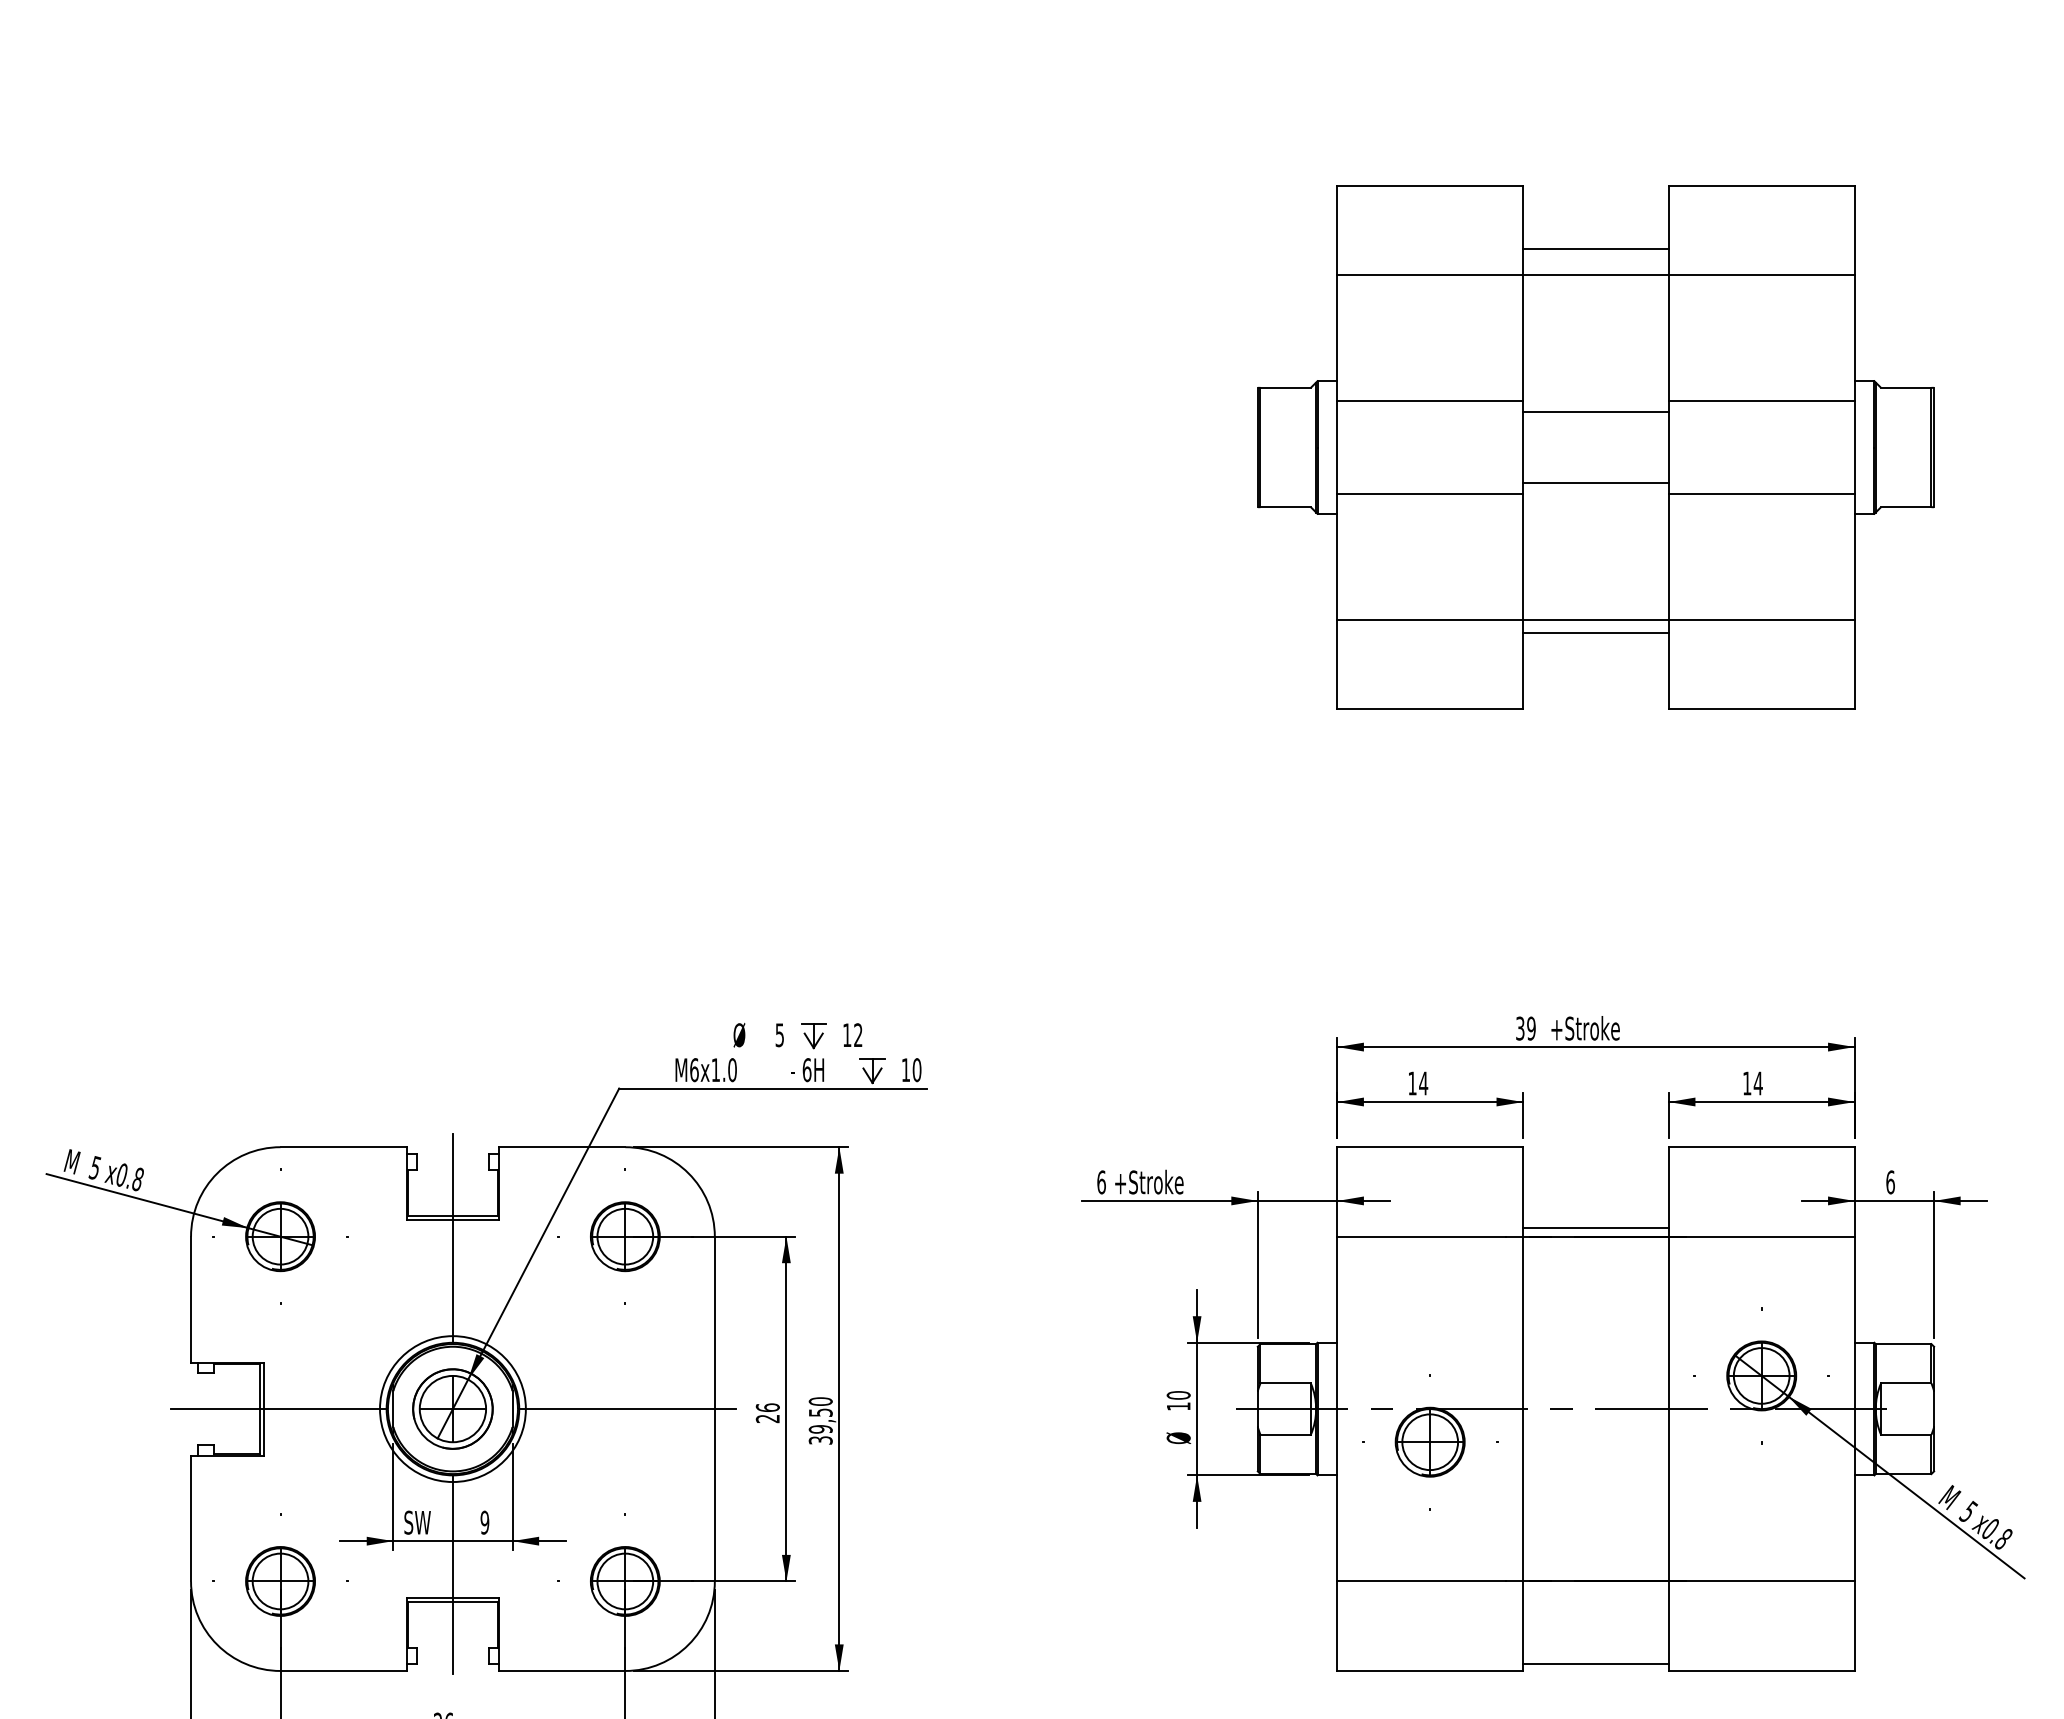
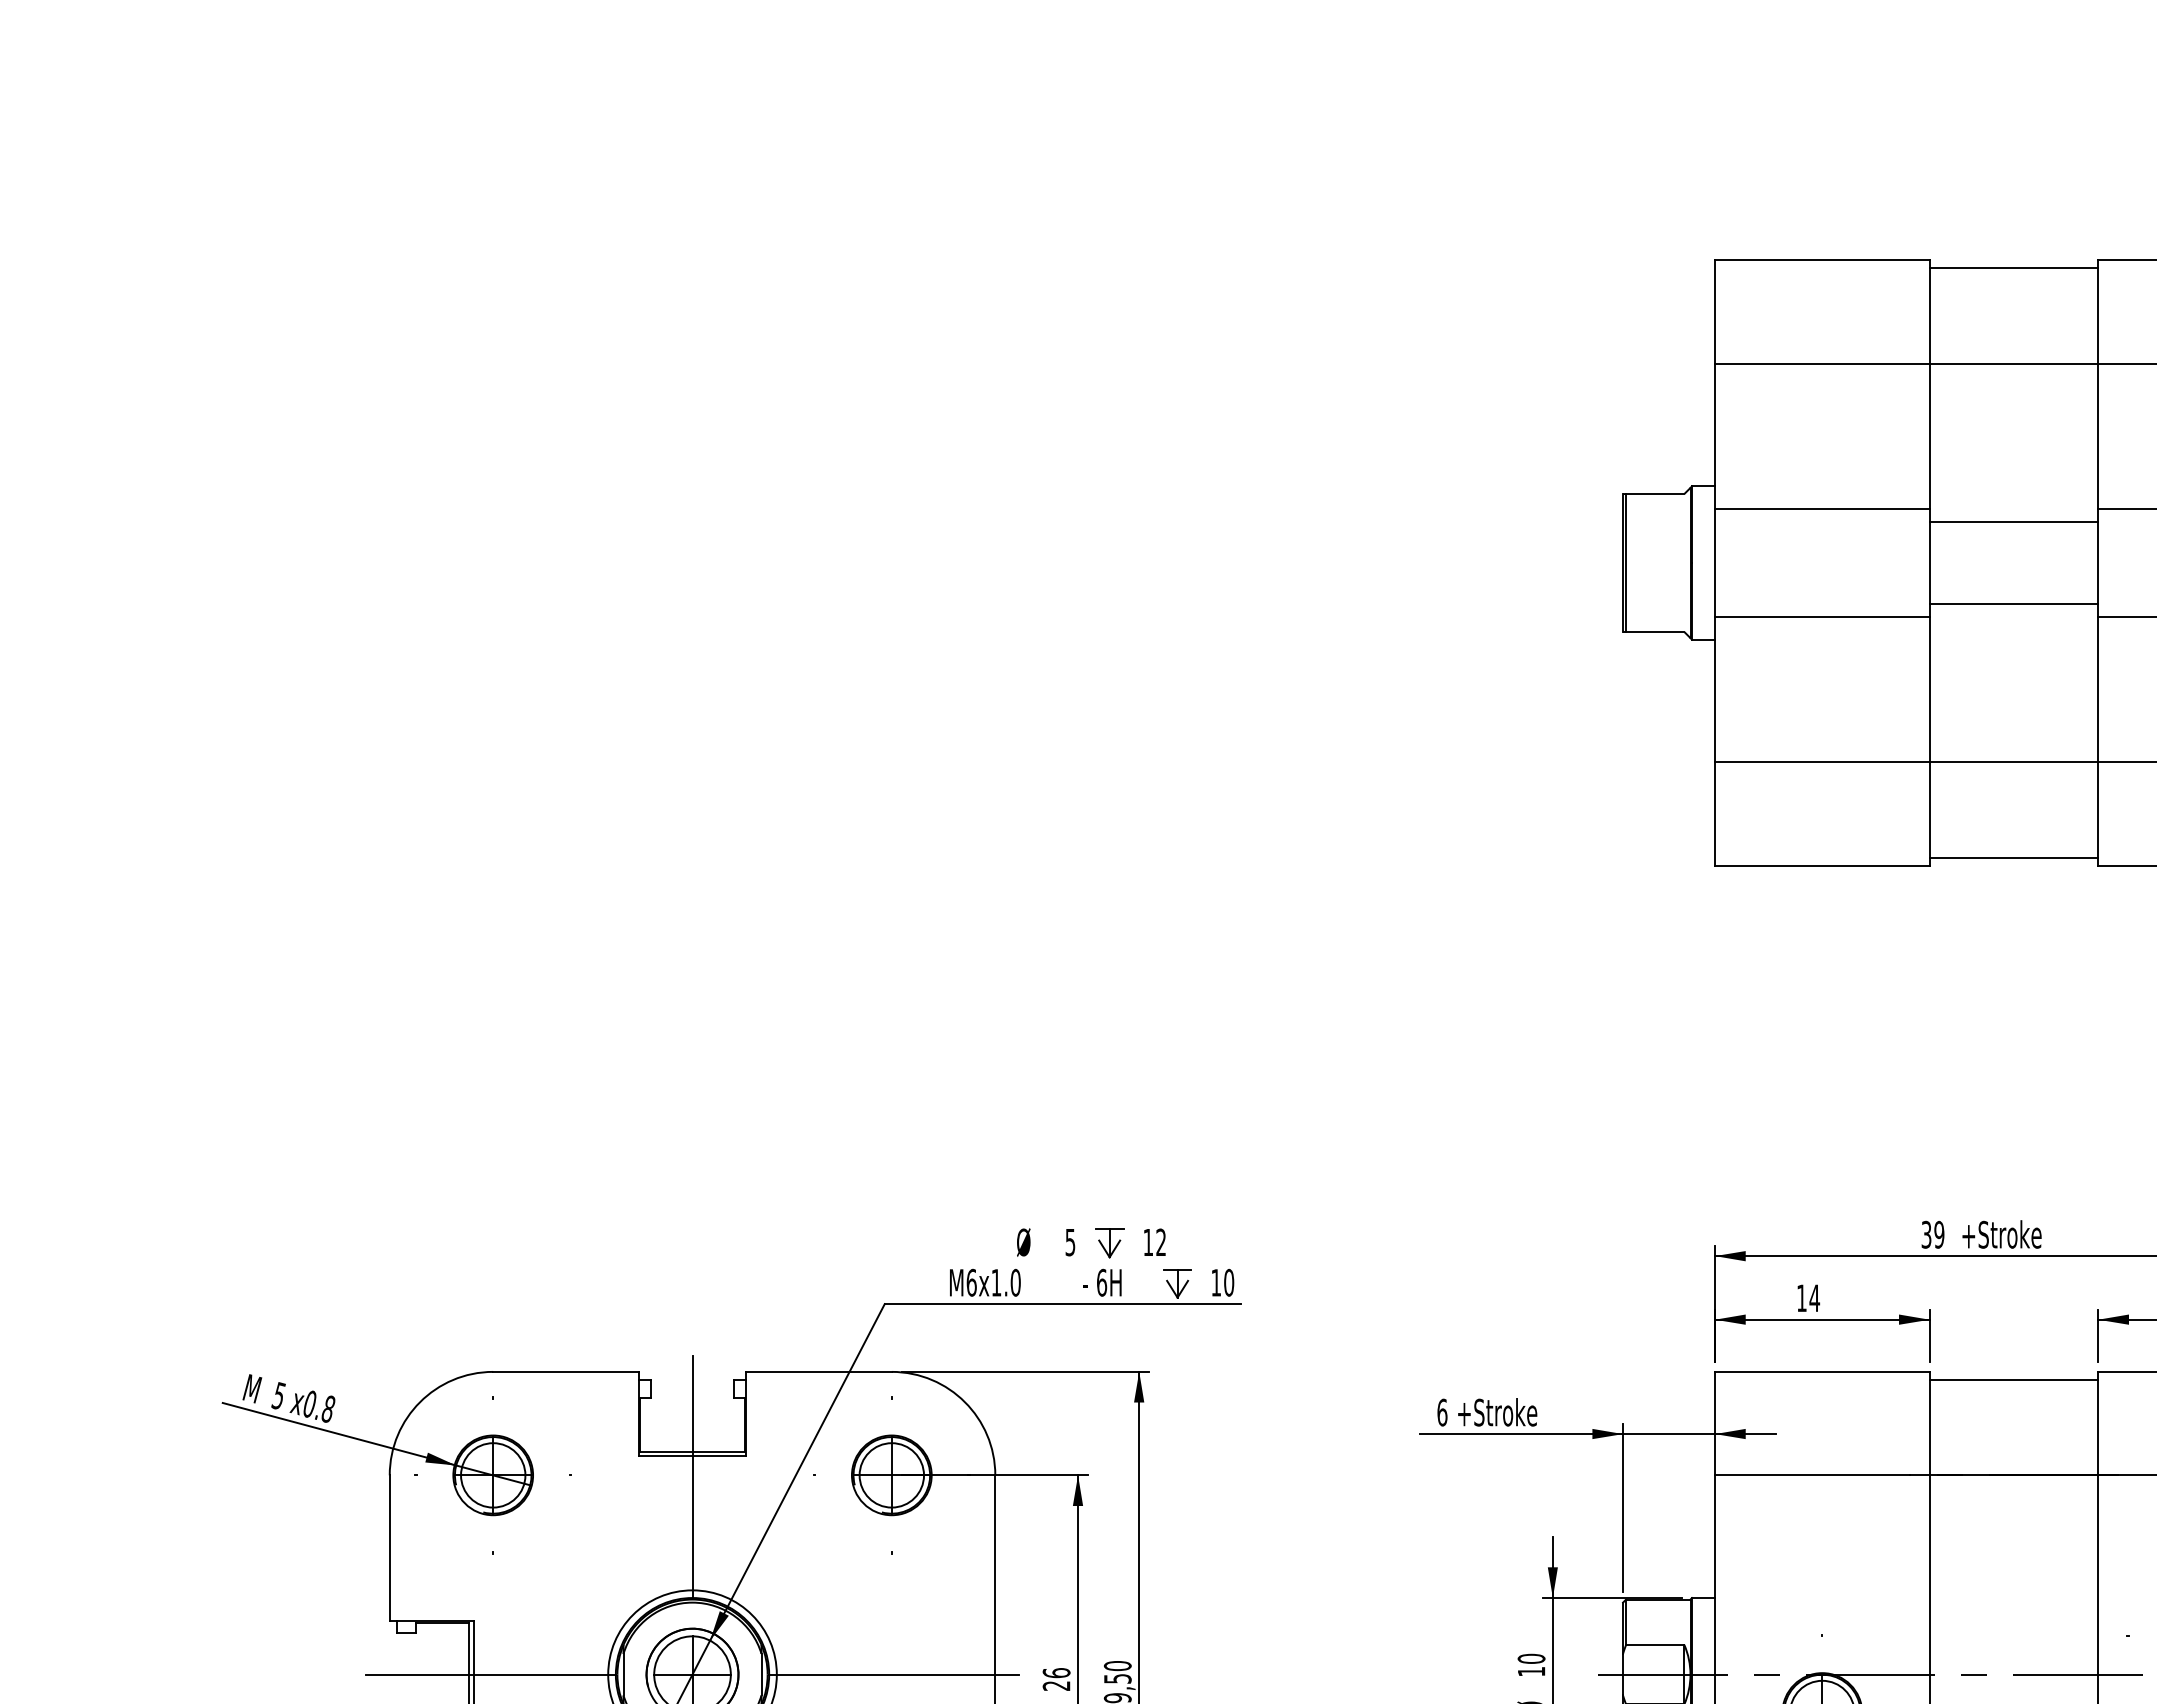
line: (1595, 249) -> (2013, 268), moved
line: (1595, 632) -> (2013, 857), moved
line: (1595, 1227) -> (2013, 1379), moved

